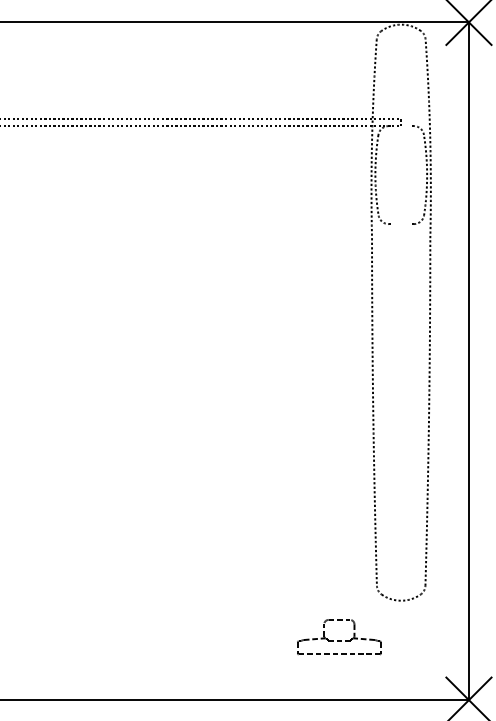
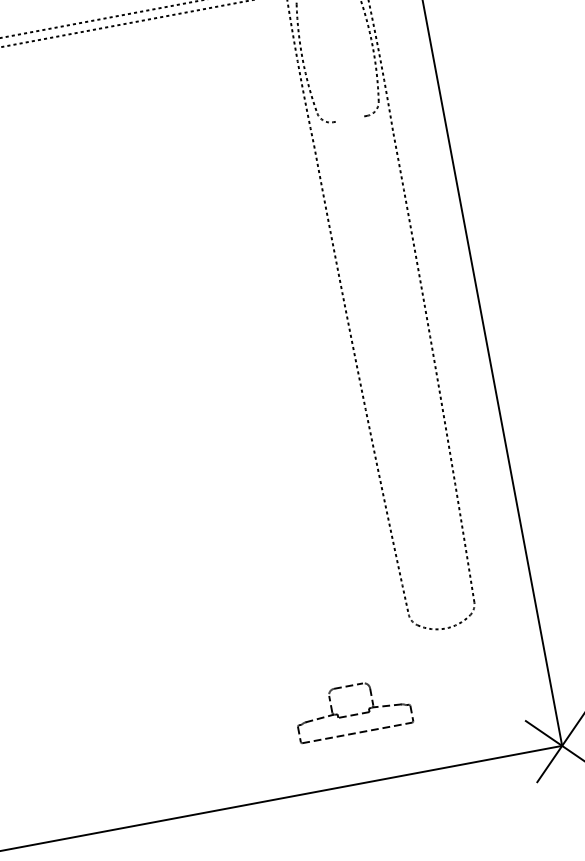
part: (339, 637) -> (353, 709), moved

